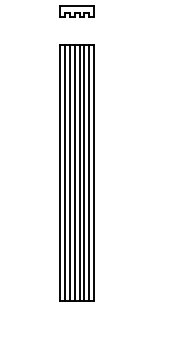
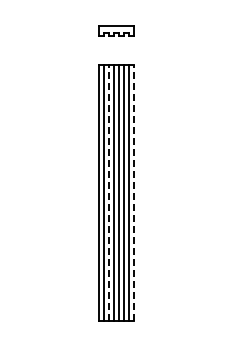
line: (70, 172) -> (109, 192), solid -> dashed
line: (94, 172) -> (133, 192), solid -> dashed

